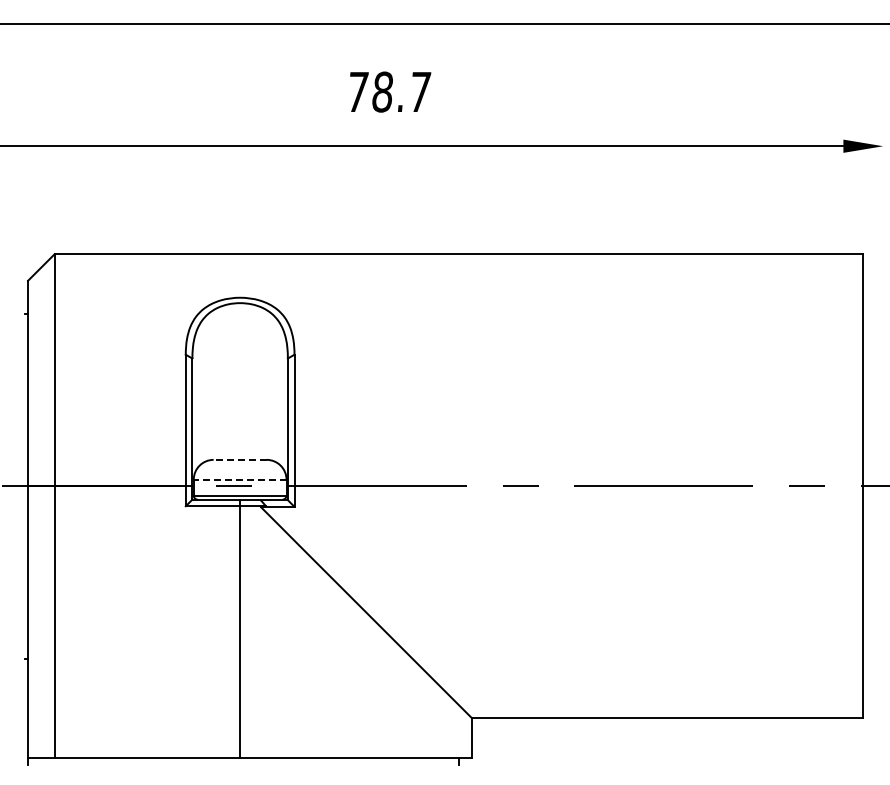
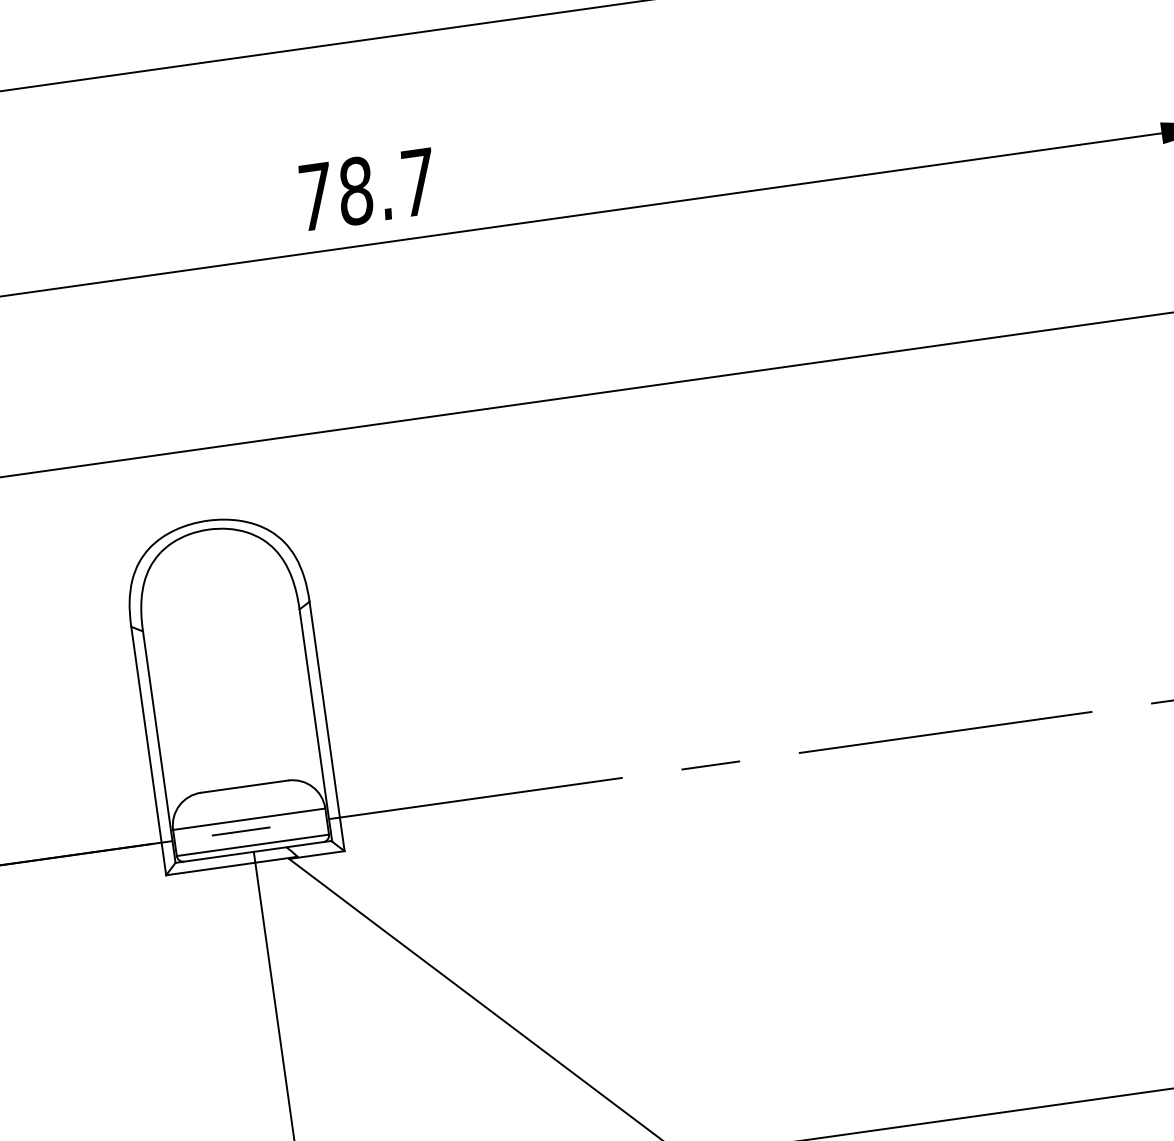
text: (390, 91) -> (368, 188), moved
line: (240, 459) -> (245, 785), dashed -> solid
line: (239, 479) -> (248, 819), dashed -> solid

